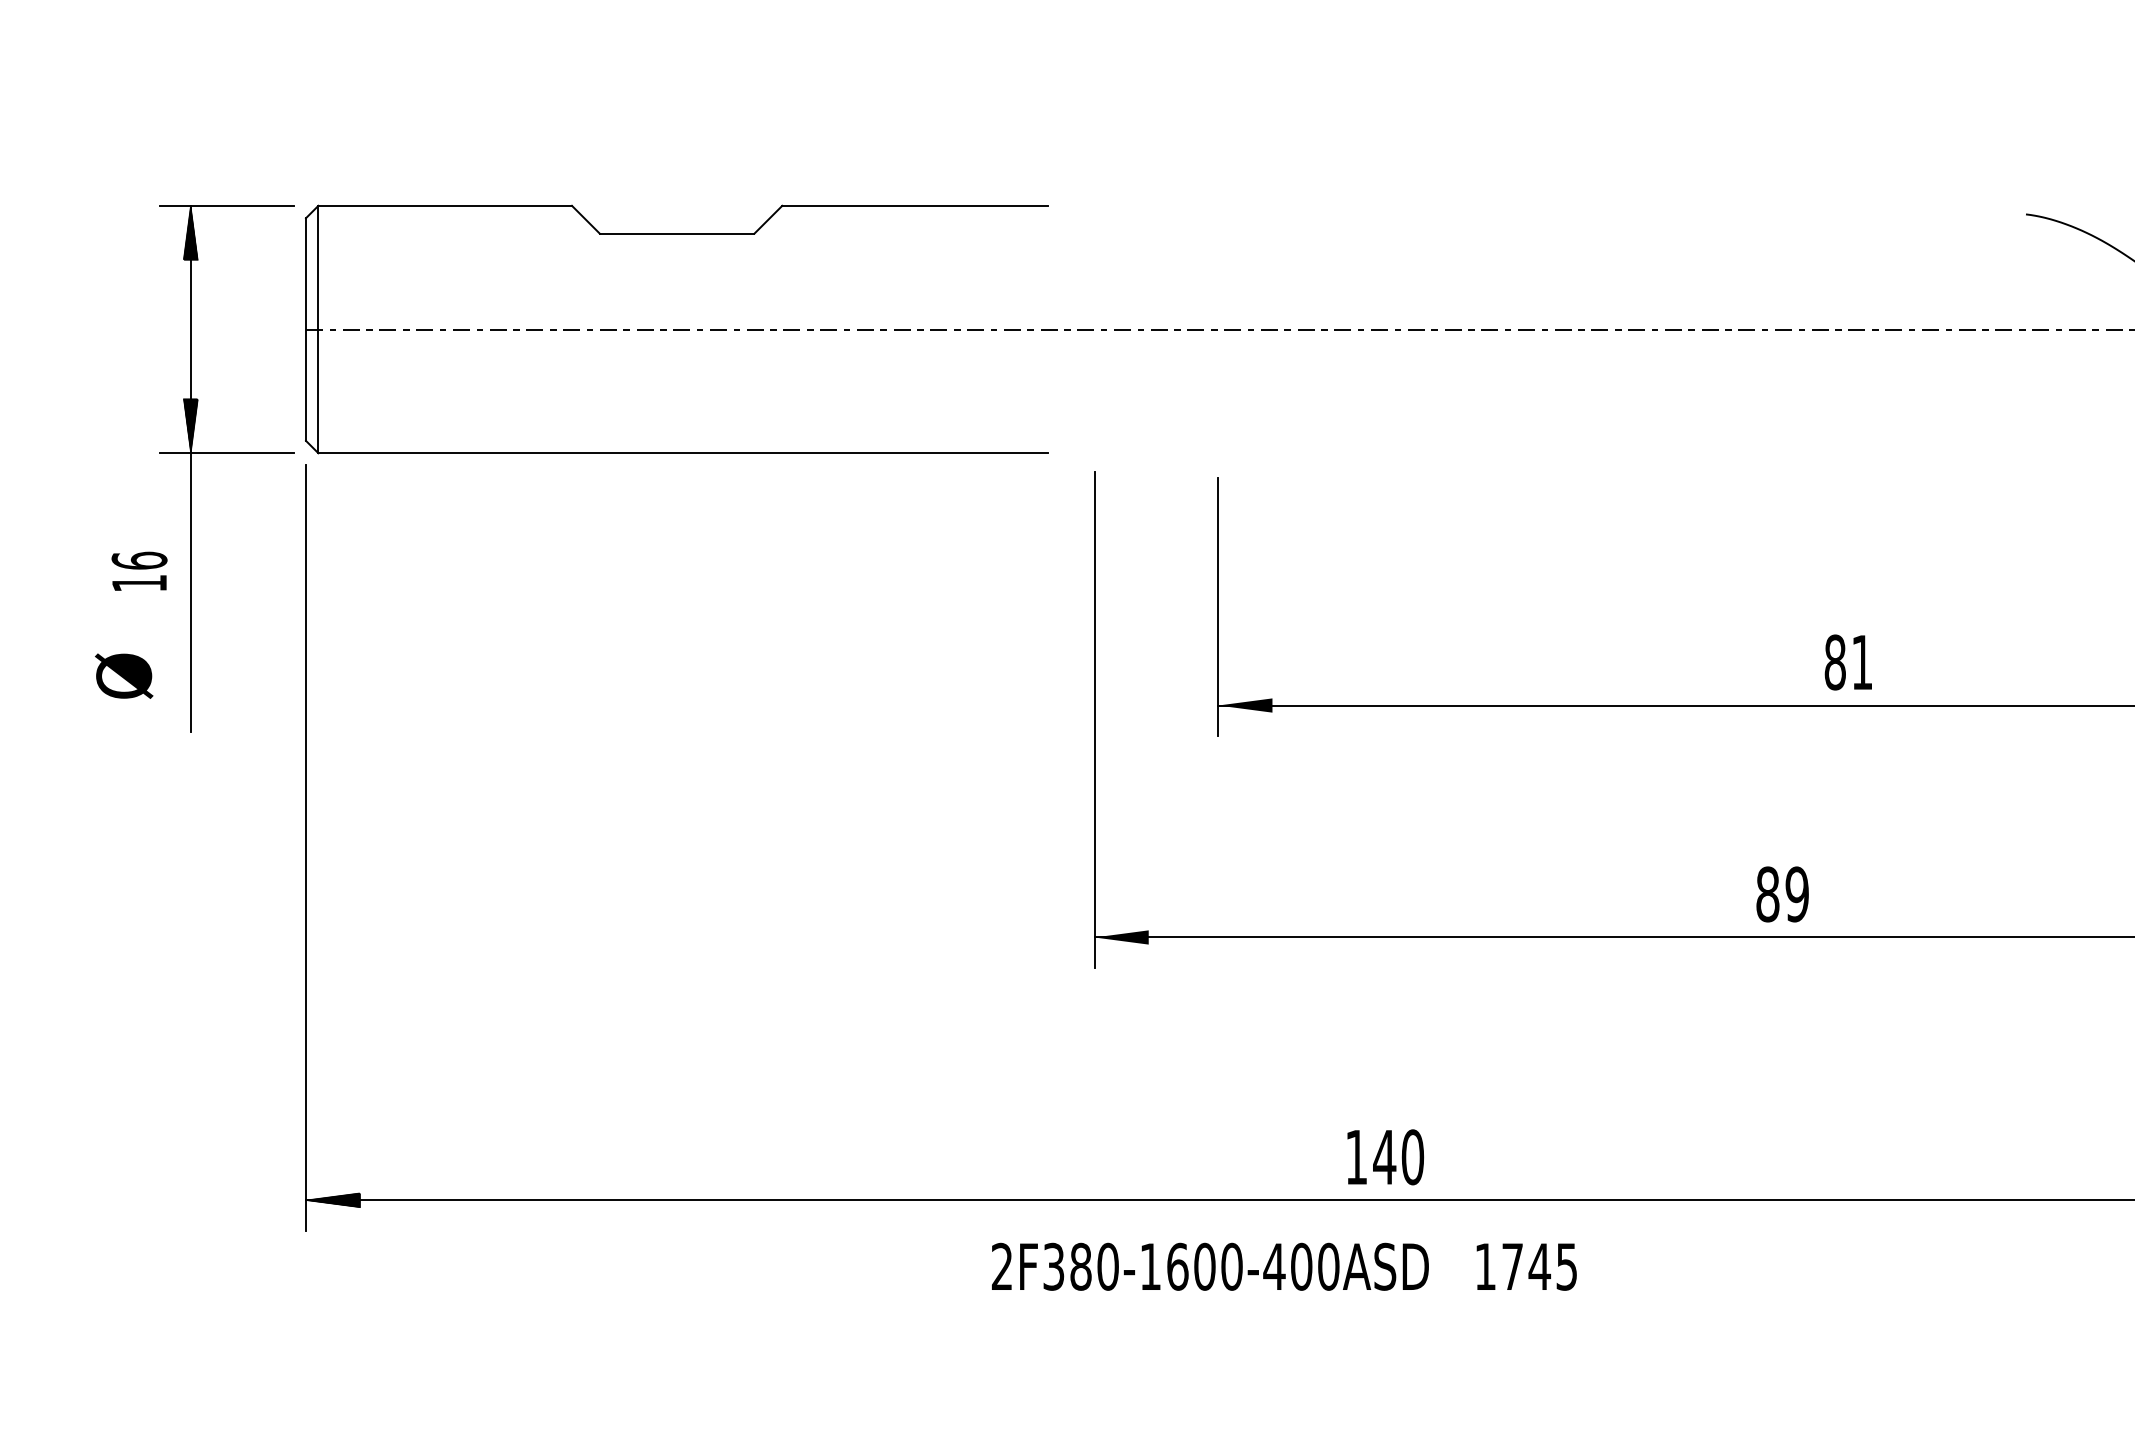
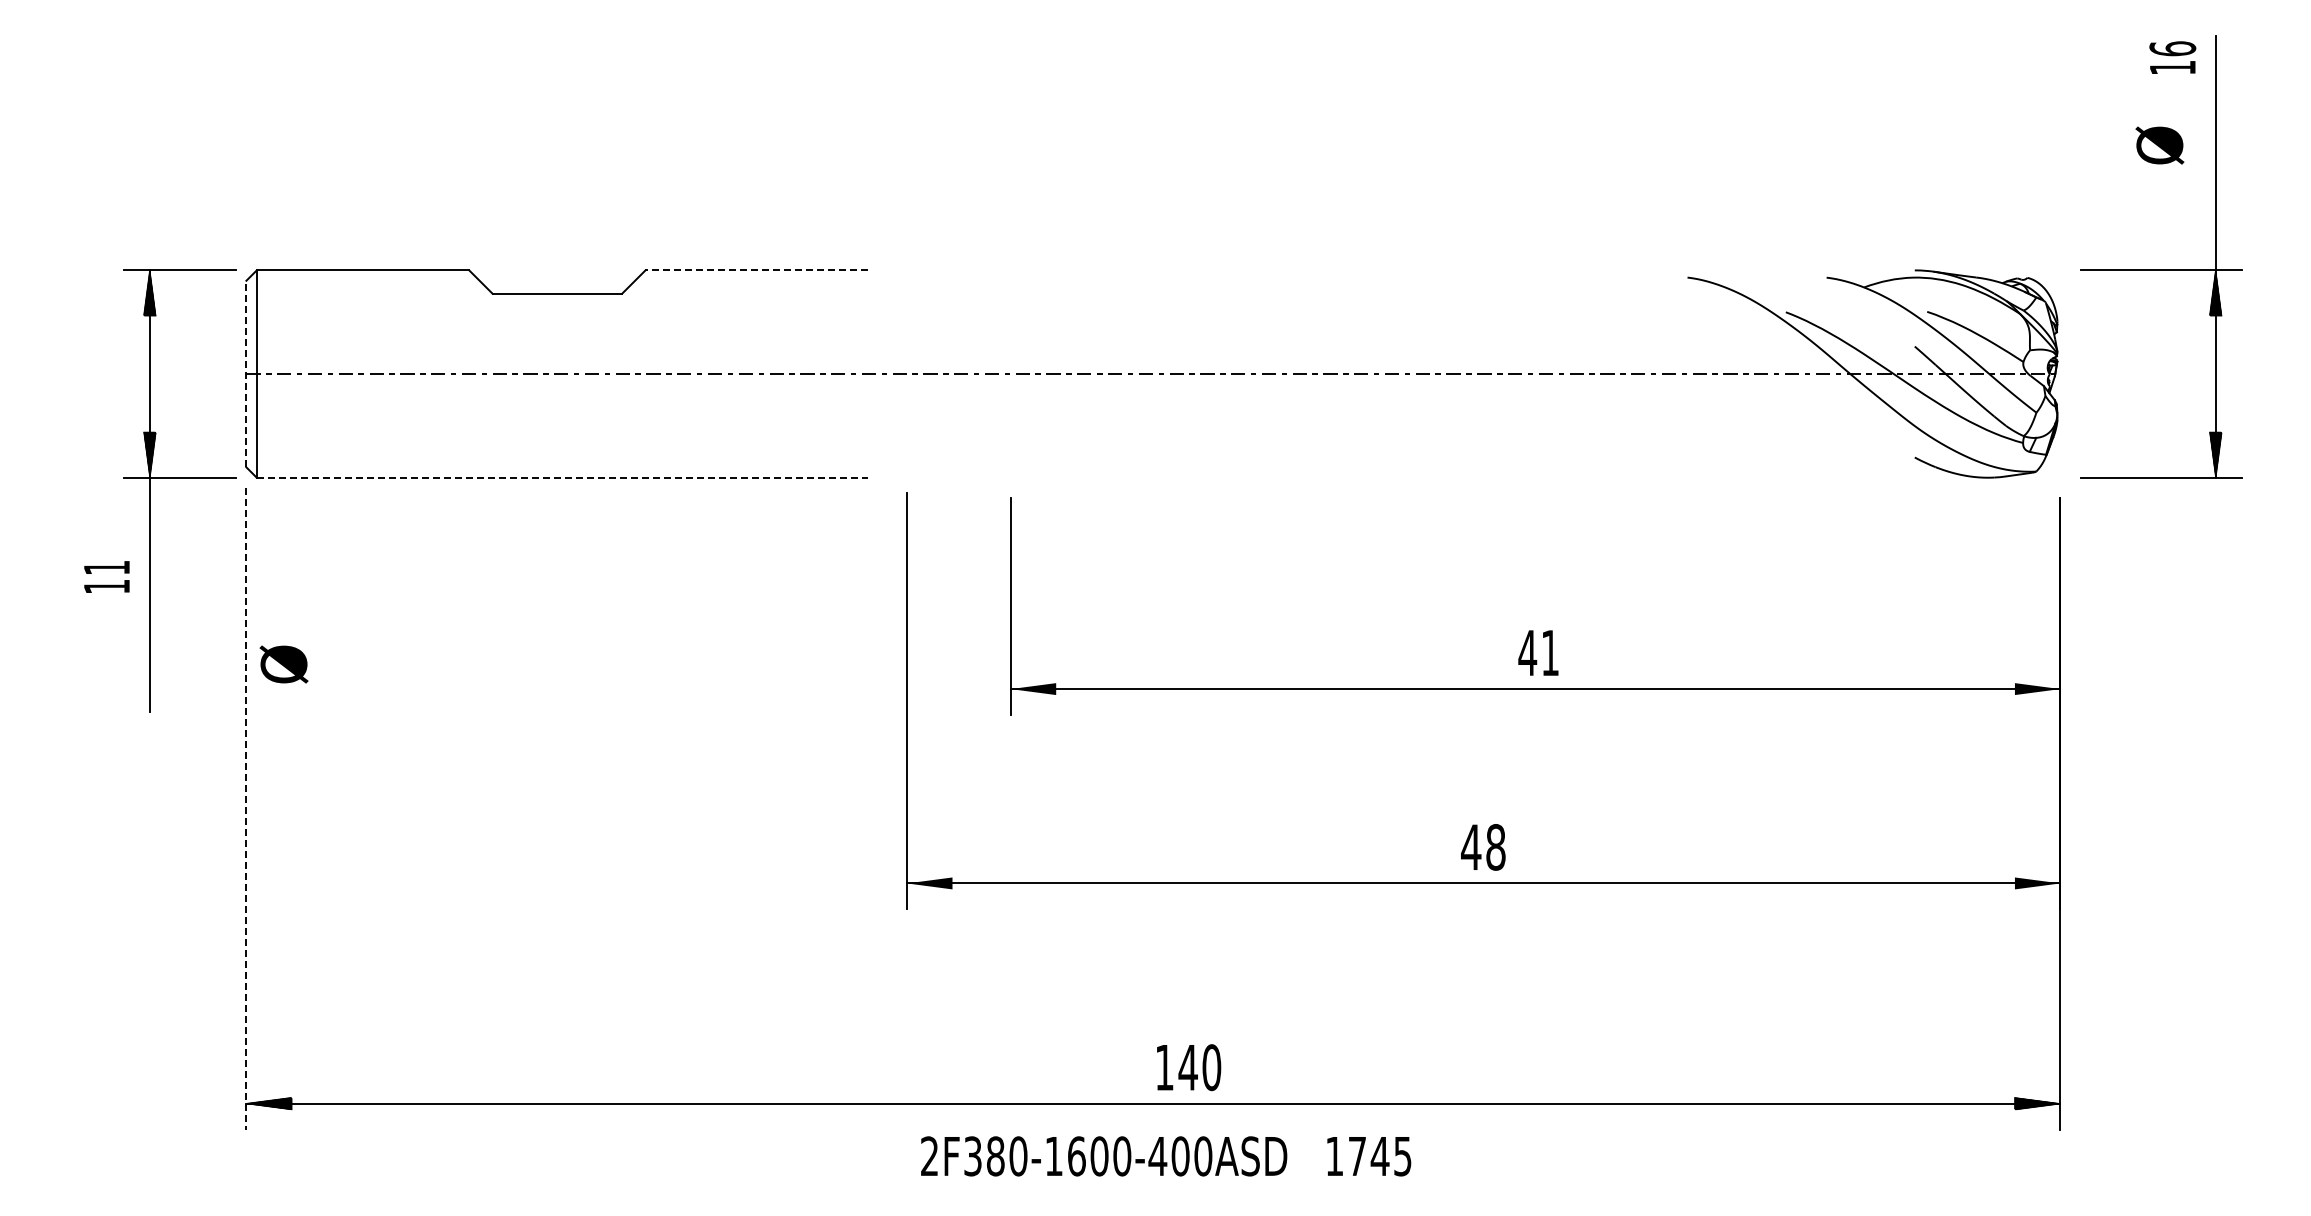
line: (914, 205) -> (756, 270), solid -> dashed
line: (306, 328) -> (246, 373), solid -> dashed
line: (683, 452) -> (562, 477), solid -> dashed
text: (139, 560) -> (106, 567), 16 -> 11
text: (1834, 661) -> (1527, 652), 81 -> 41
text: (123, 676) -> (283, 664), moved
line: (306, 848) -> (246, 808), solid -> dashed
text: (1782, 894) -> (1483, 847), 89 -> 48
text: (1386, 1157) -> (1189, 1067), moved
text: (1284, 1266) -> (1166, 1156), moved

